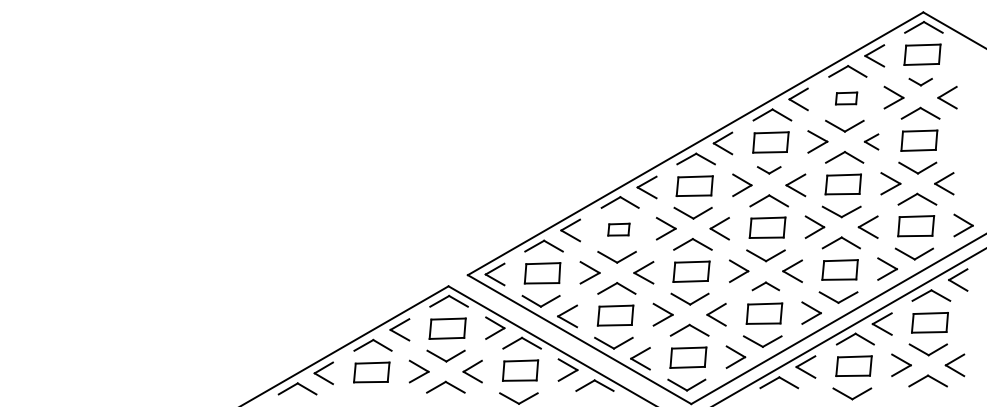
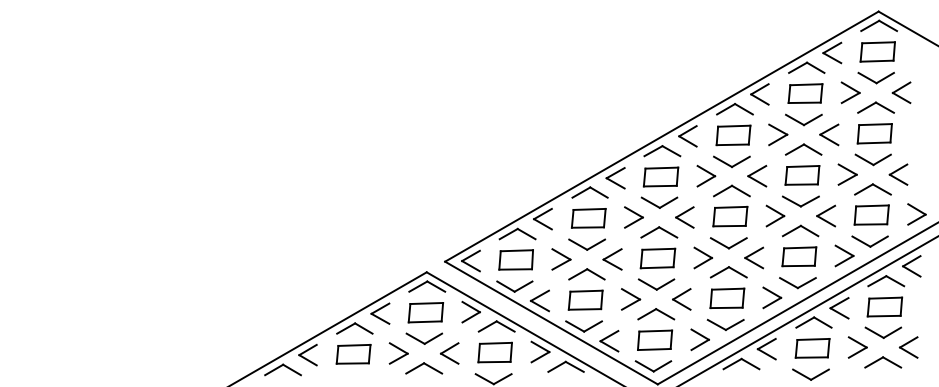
part: (920, 81) -> (875, 77), size x1.67
part: (846, 98) -> (805, 93), size x1.67
part: (871, 141) -> (829, 134), size x1.43
part: (768, 169) -> (731, 161), size x1.67
part: (618, 229) -> (588, 218), size x1.67
part: (765, 286) -> (728, 272), size x1.43

